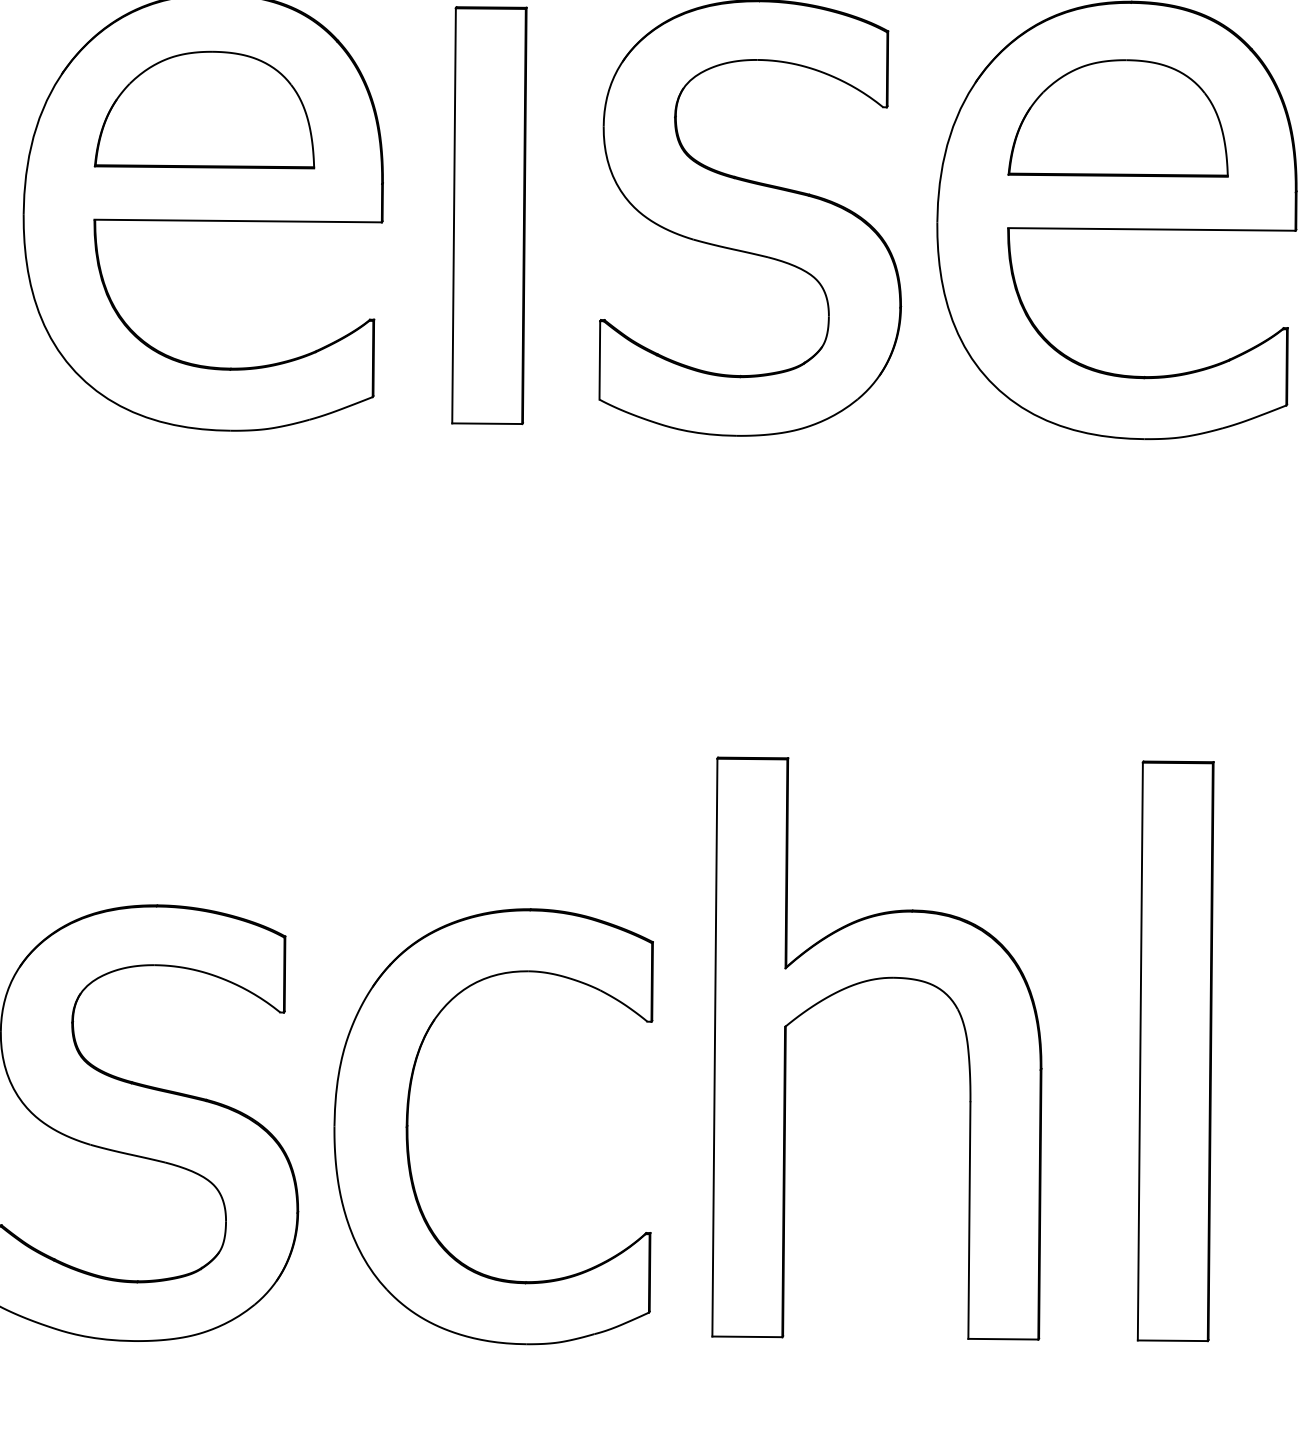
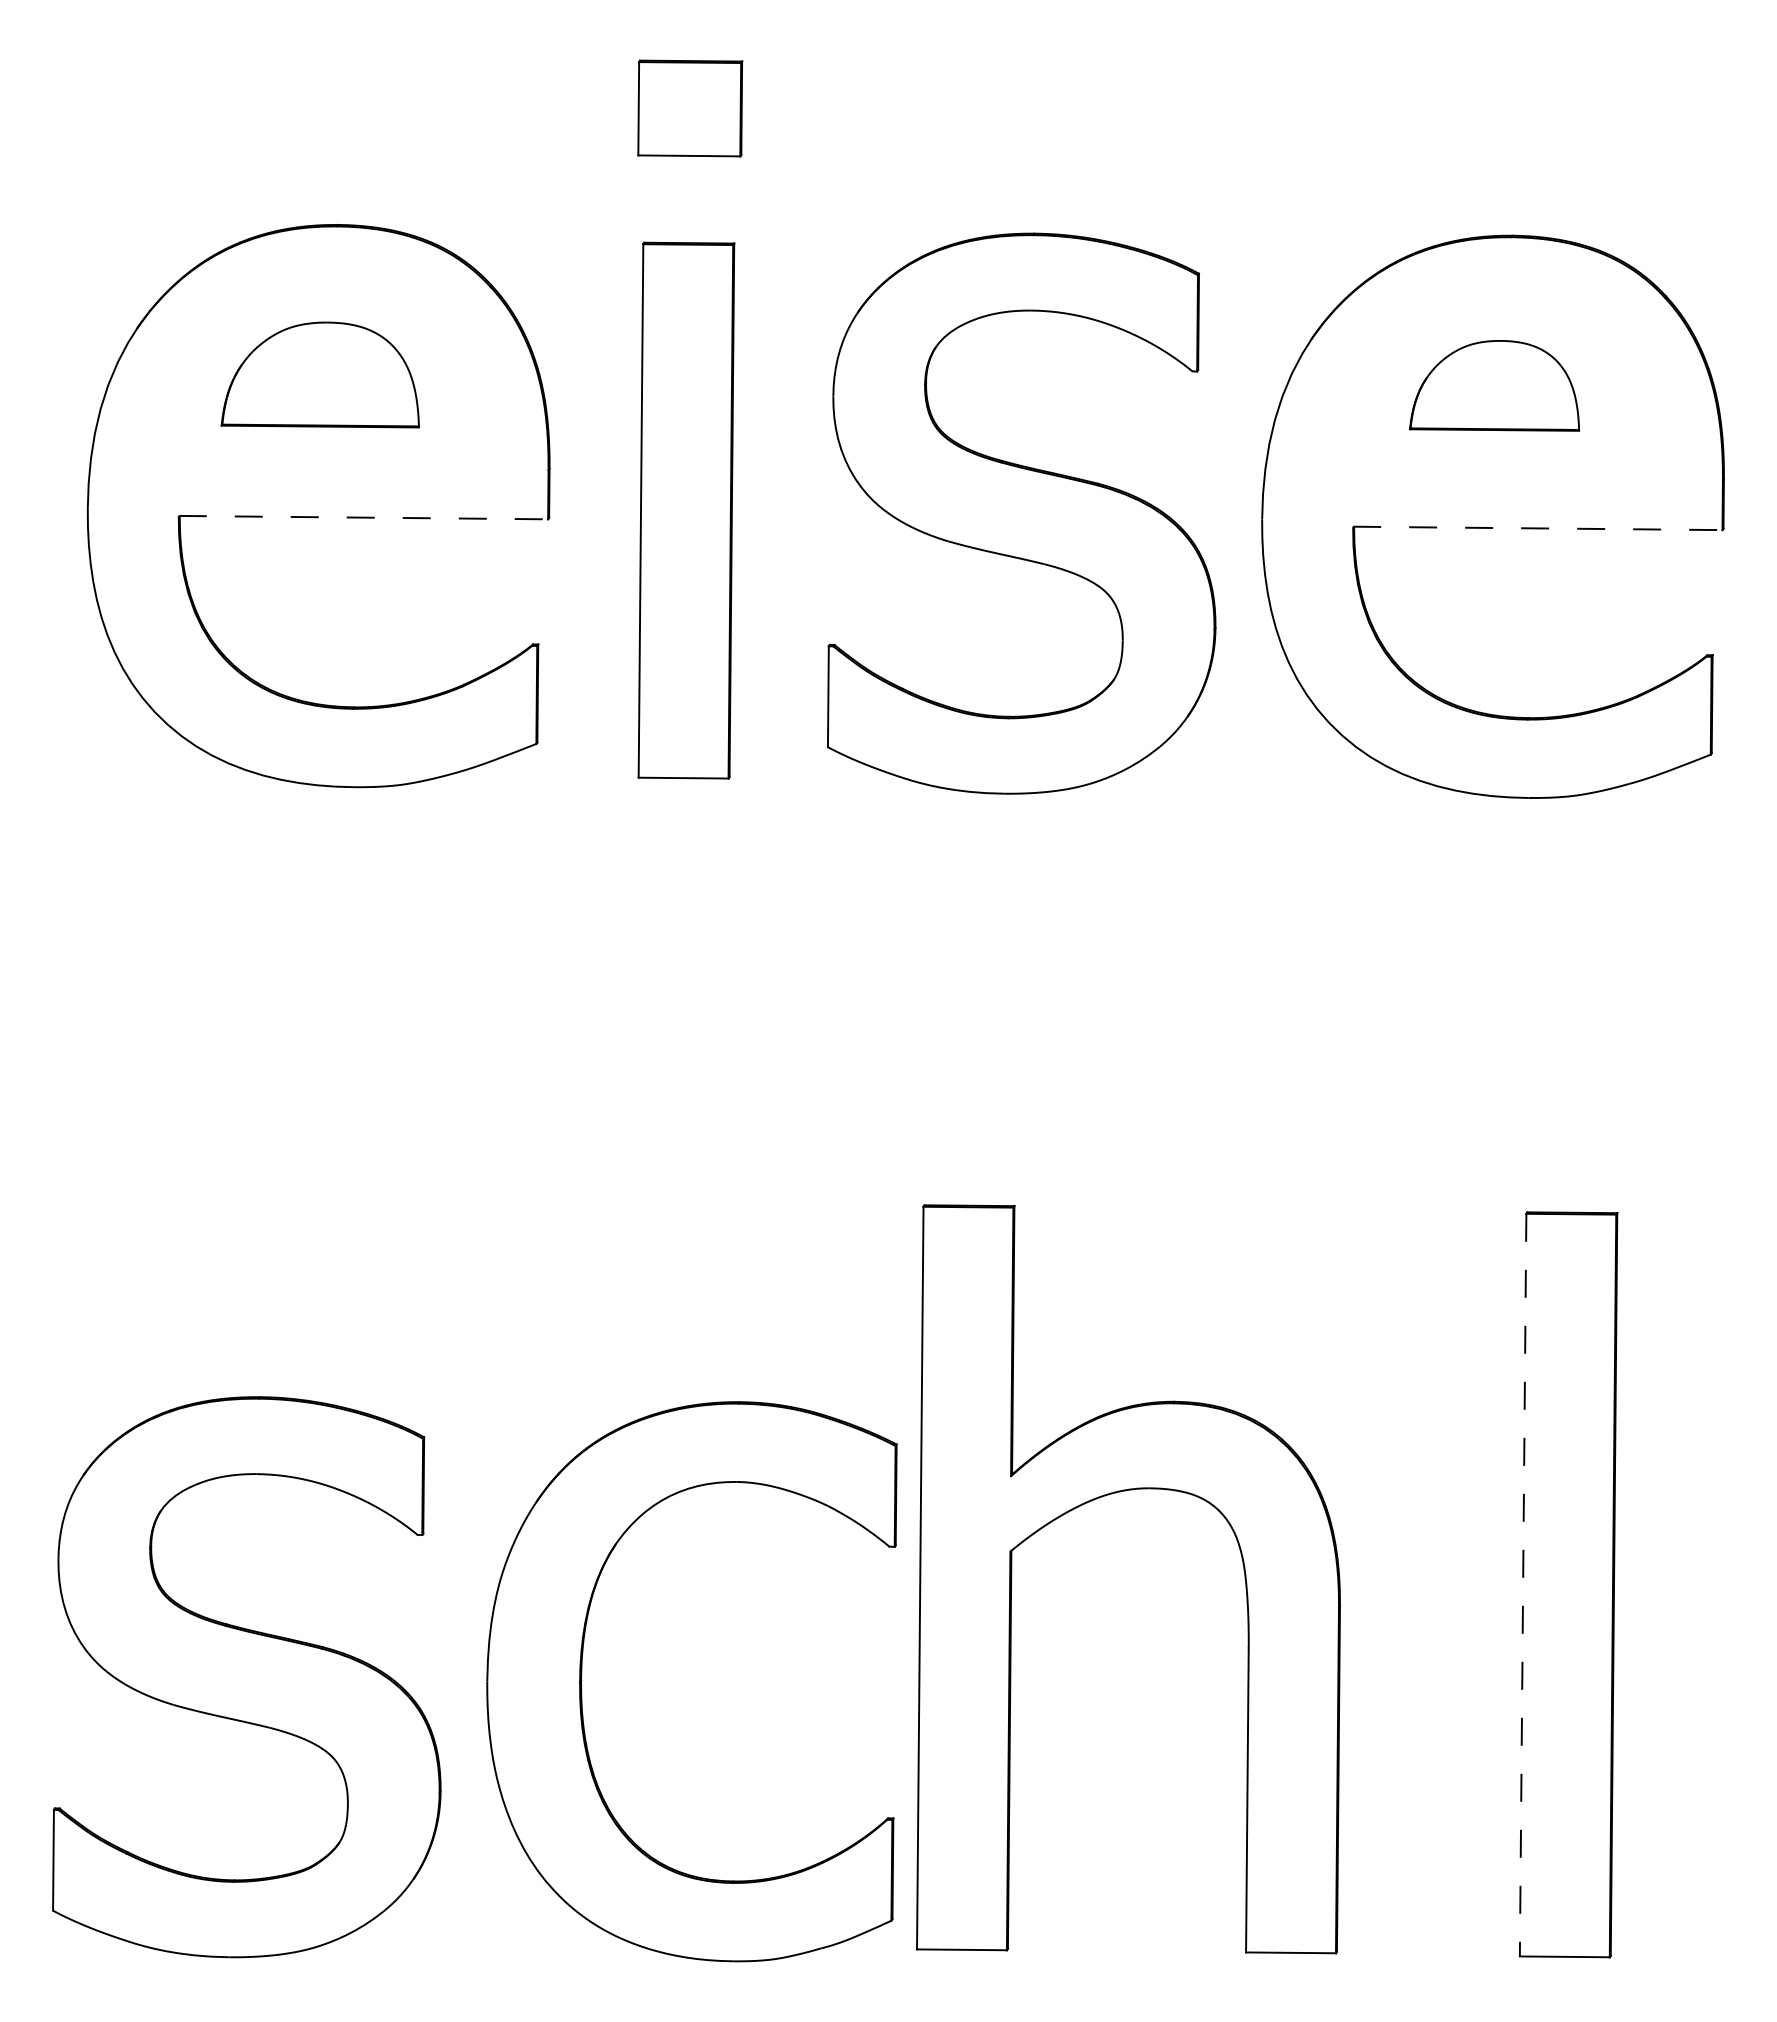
part: (204, 109) -> (320, 374), size x0.7
part: (1118, 118) -> (1494, 385), size x0.6
line: (238, 220) -> (363, 517), solid -> dashed
line: (1151, 229) -> (1537, 528), solid -> dashed
part: (850, 987) -> (1094, 1500), moved
line: (1140, 1051) -> (1523, 1585), solid -> dashed

